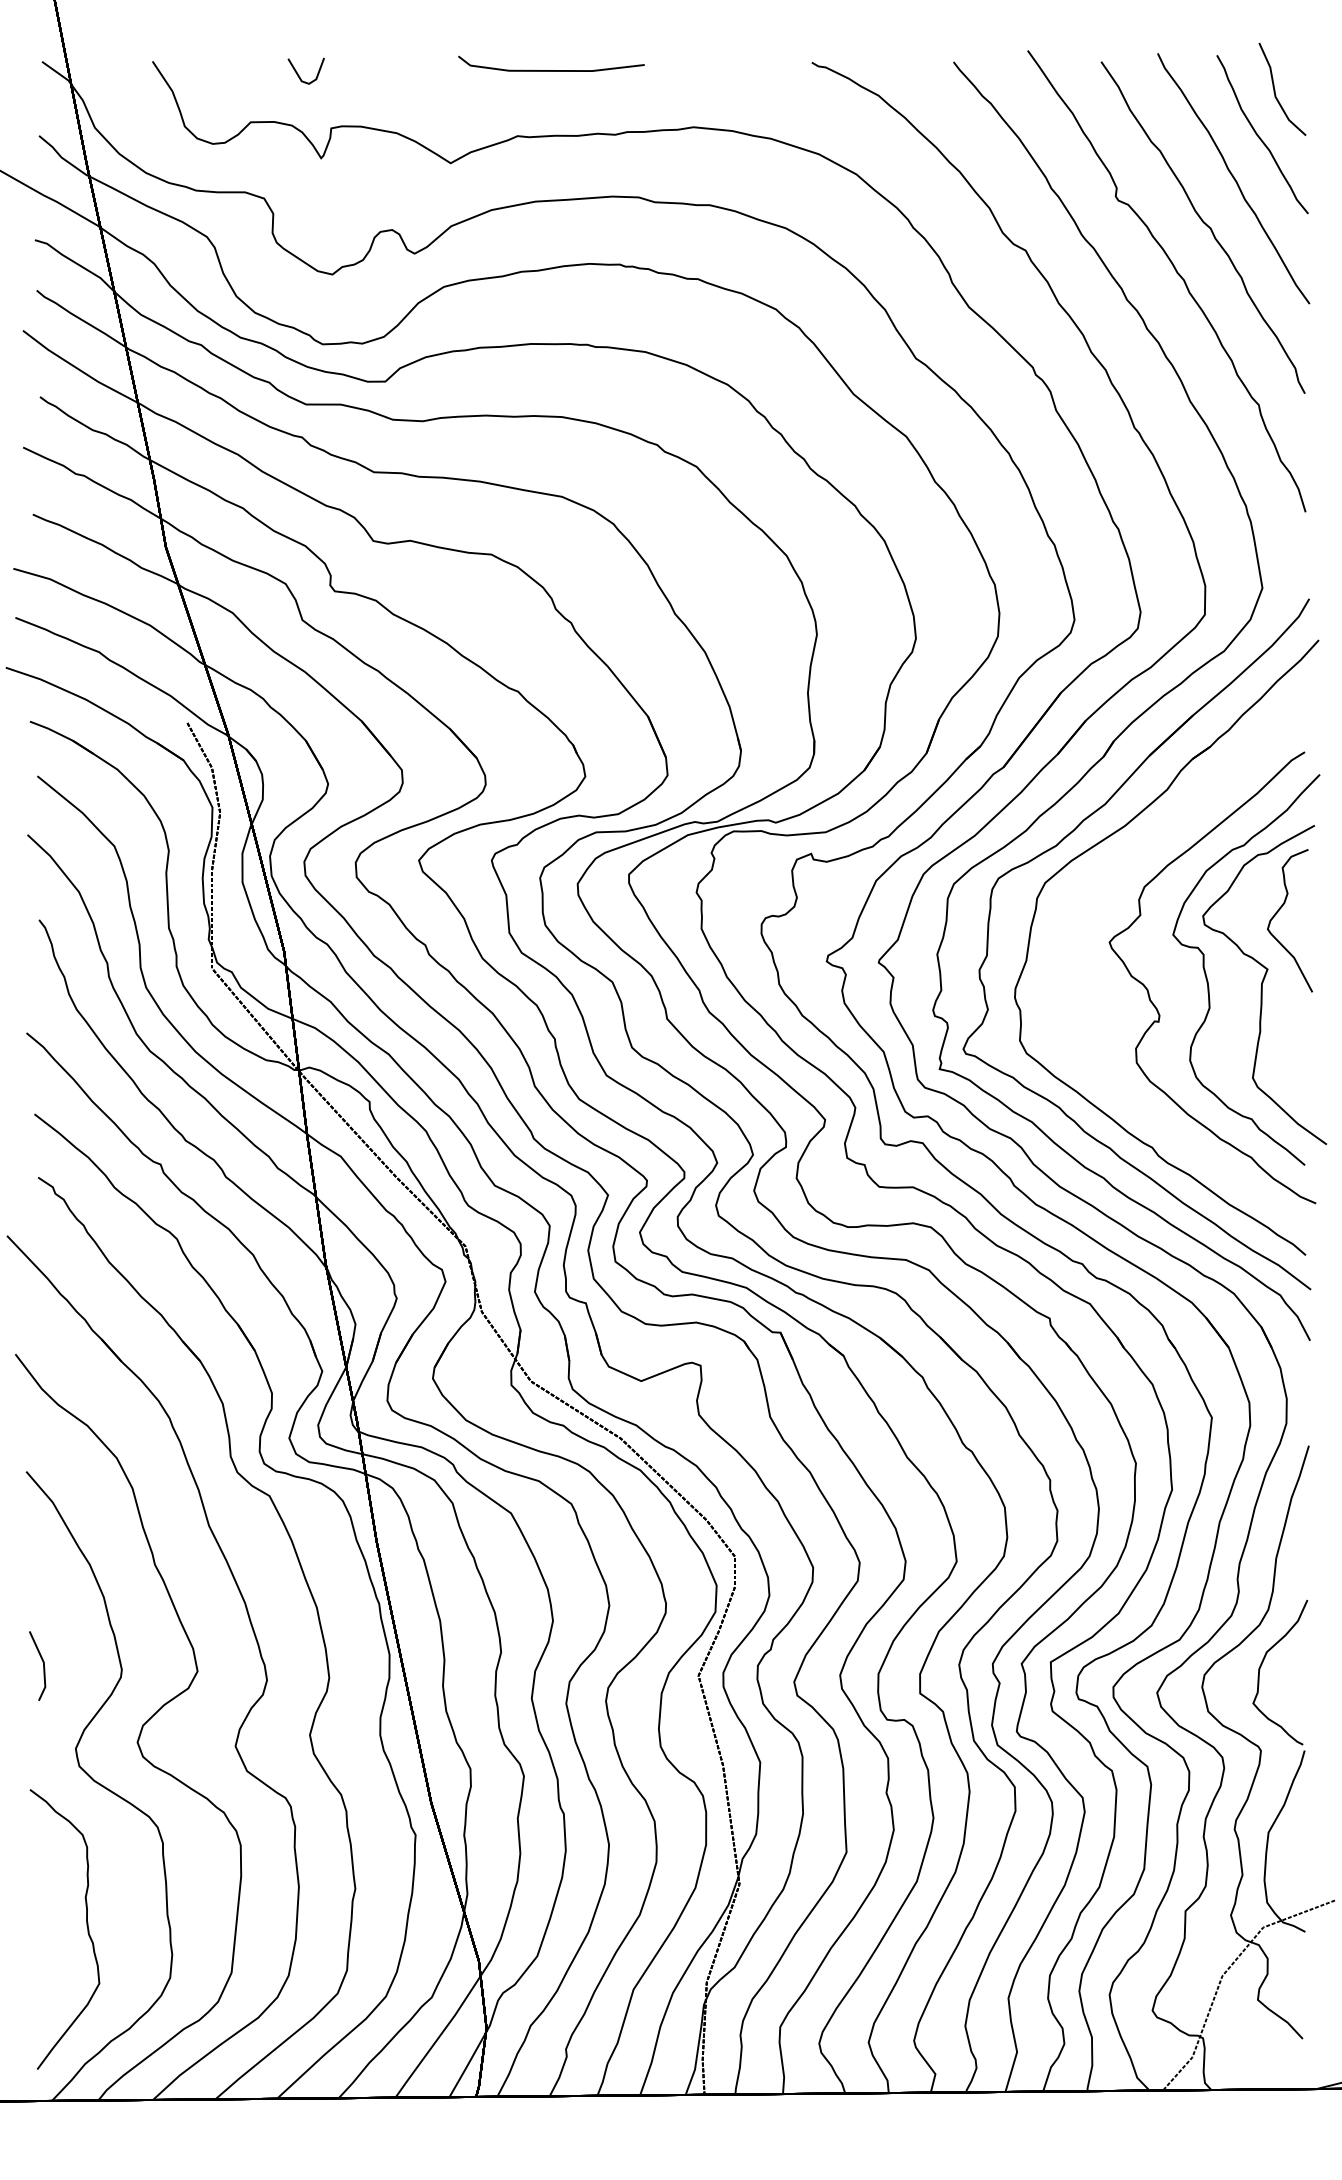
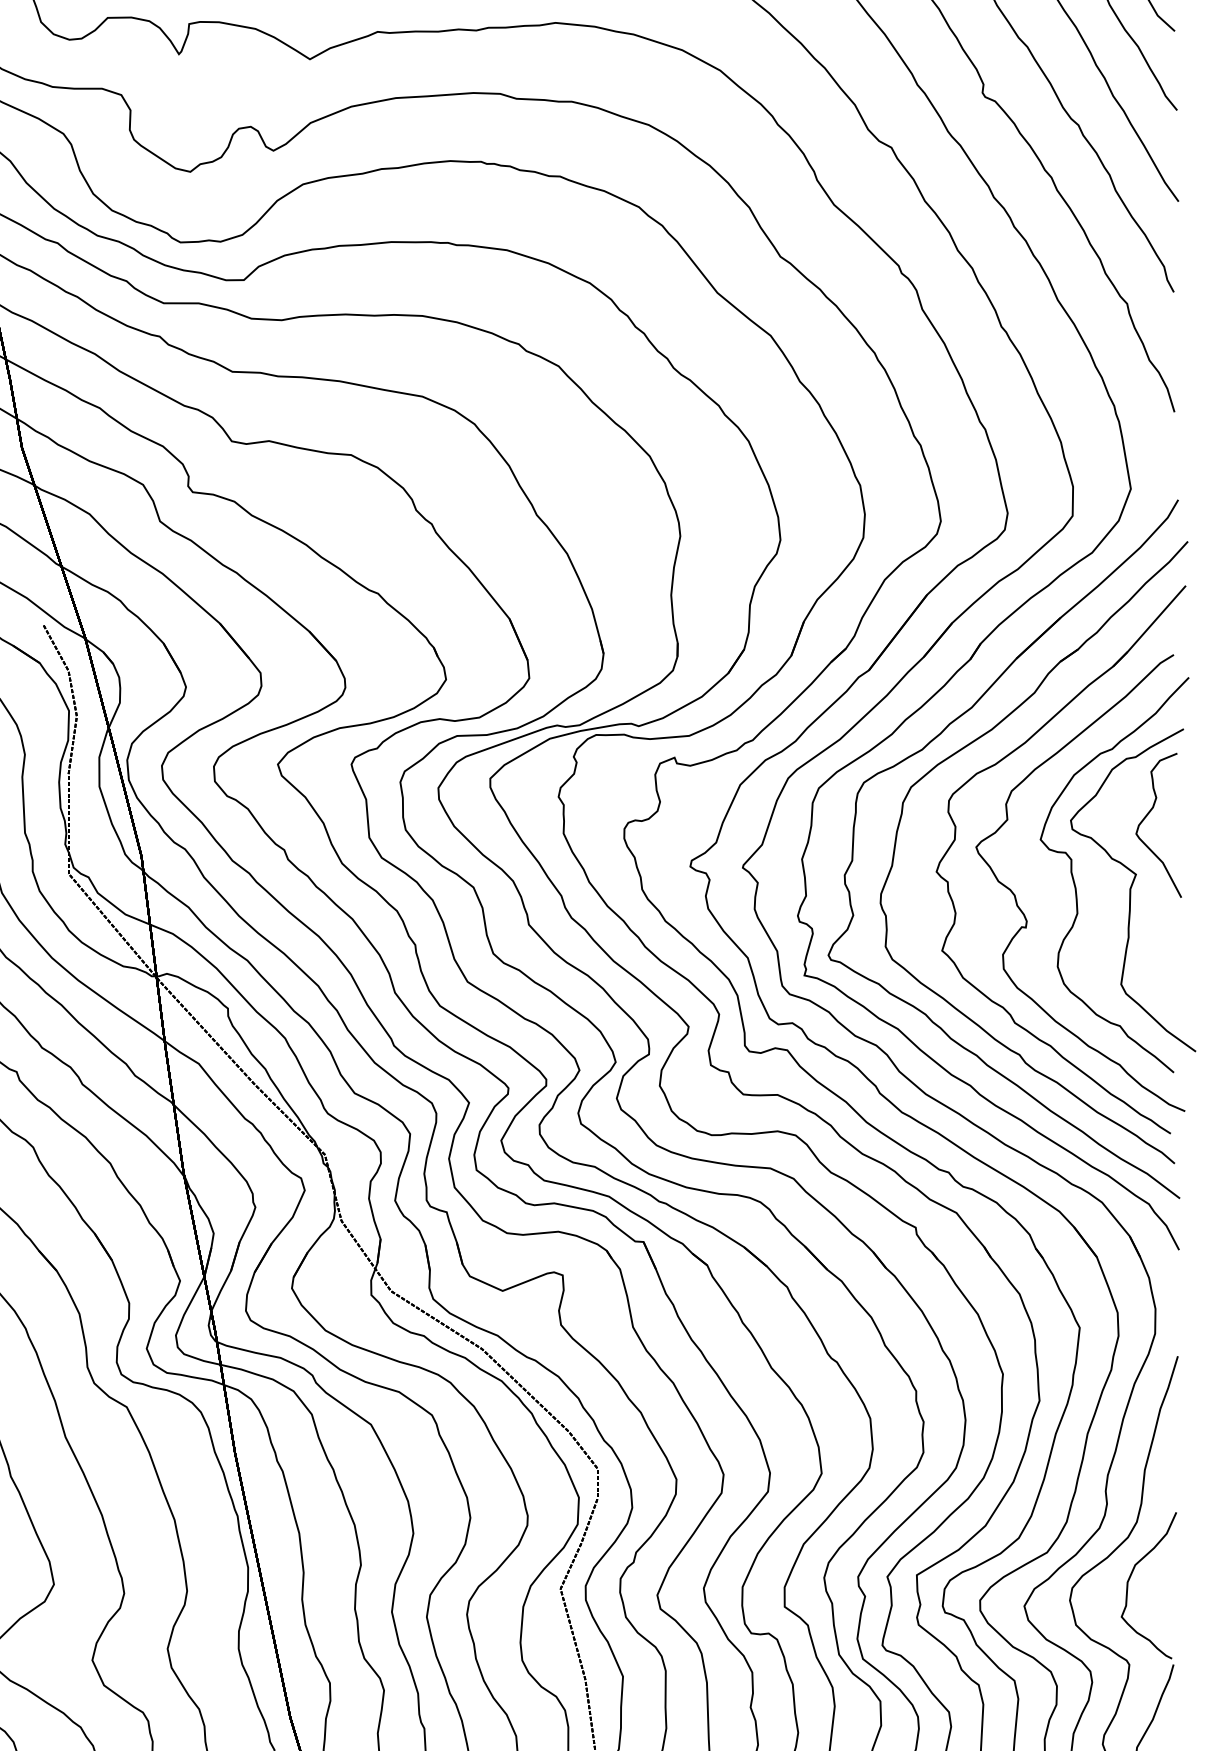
part: (1089, 935) -> (955, 840), added

